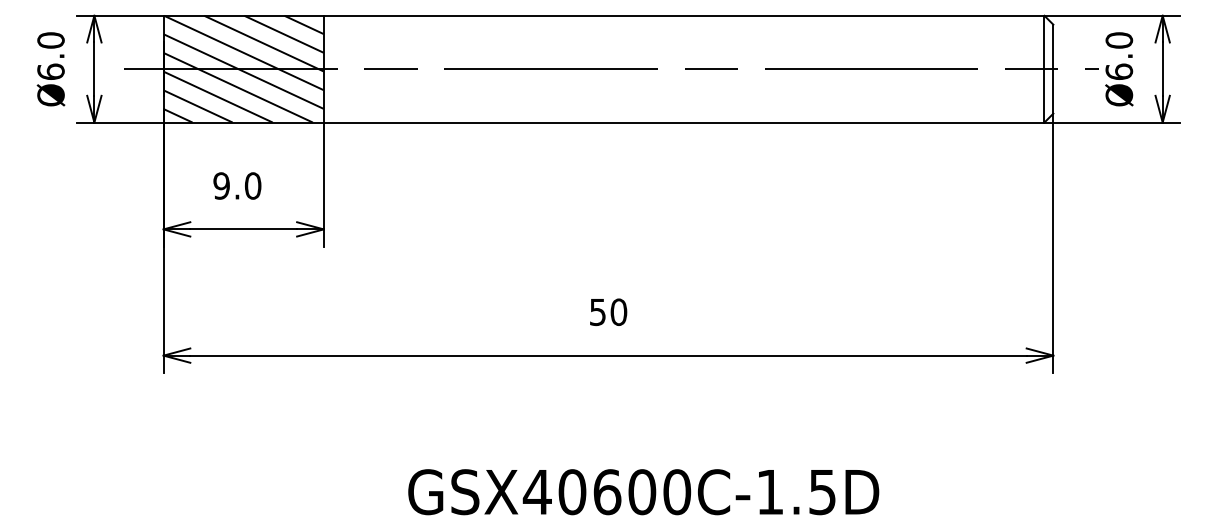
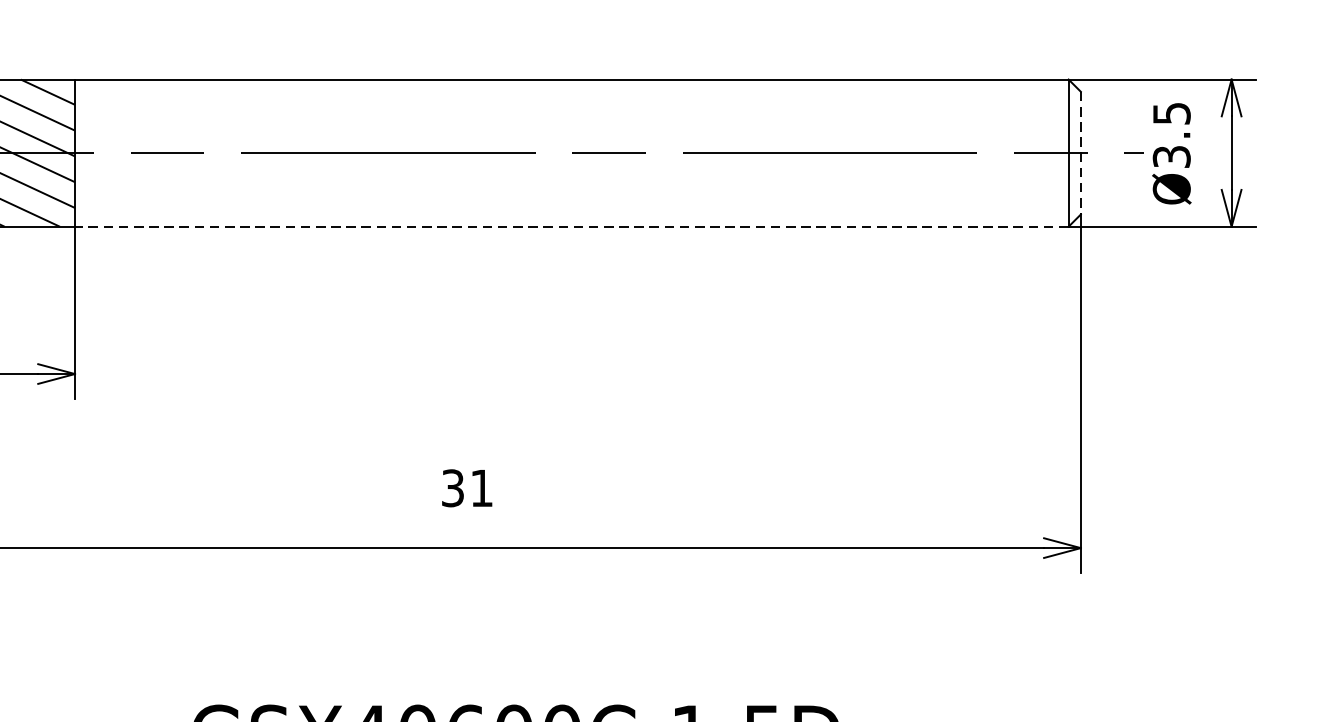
text: (1119, 55) -> (1172, 134), Ø6.0 -> Ø3.5
line: (1053, 69) -> (1081, 153), solid -> dashed
line: (683, 122) -> (570, 226), solid -> dashed
text: (608, 311) -> (467, 487), 50 -> 31

